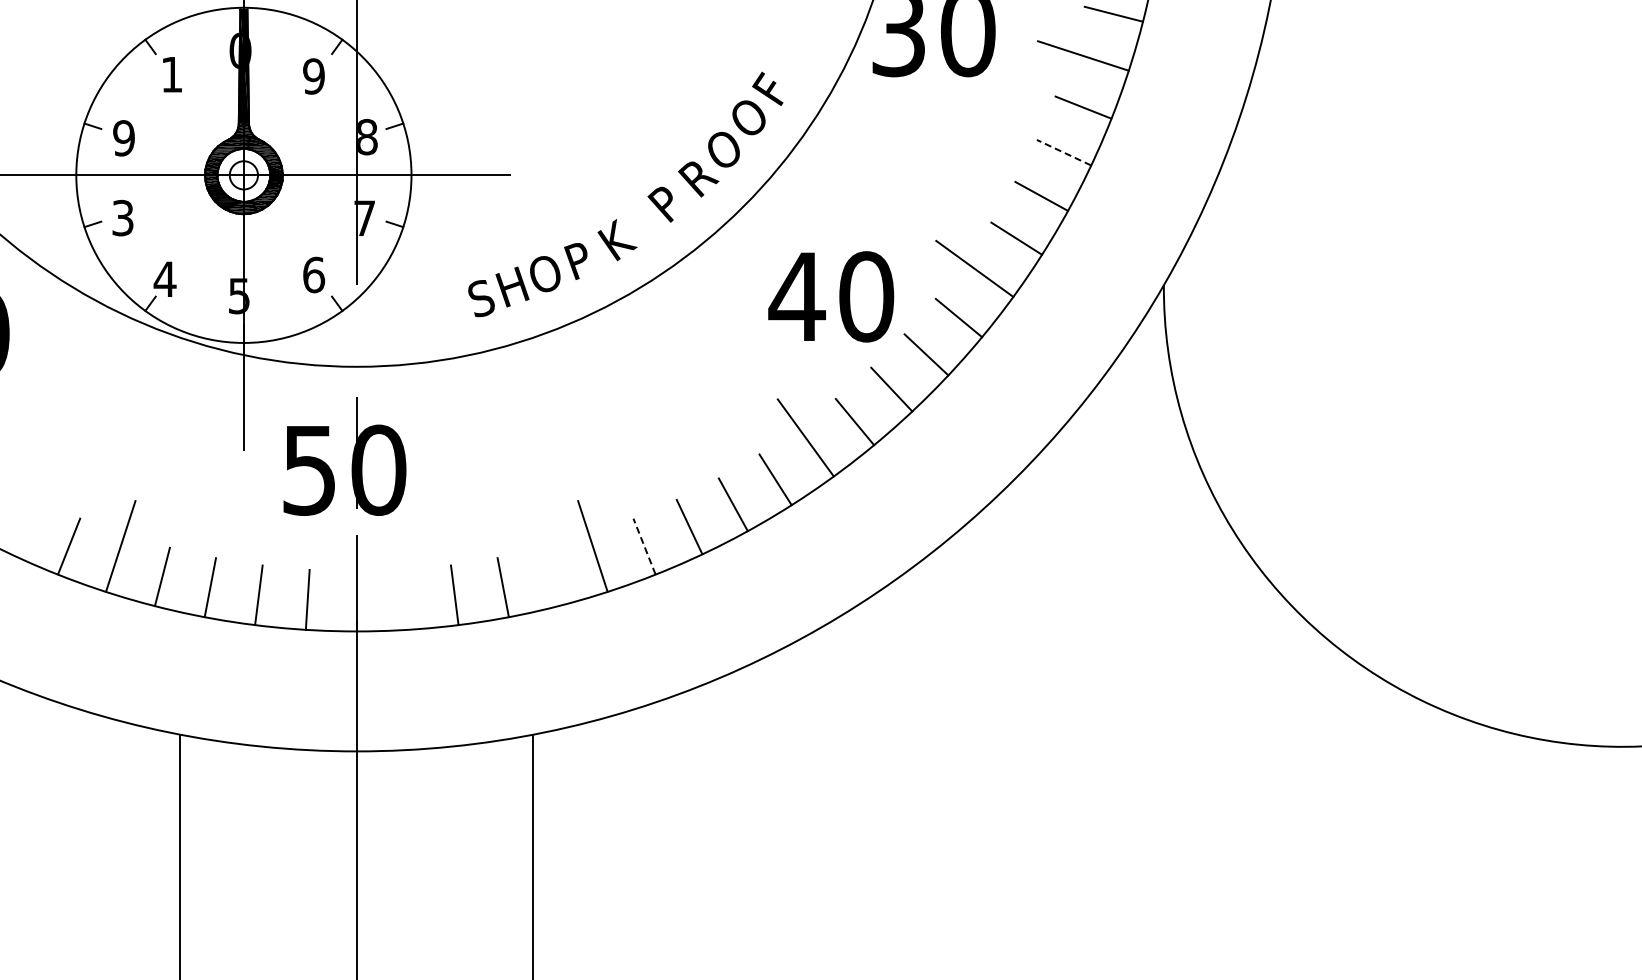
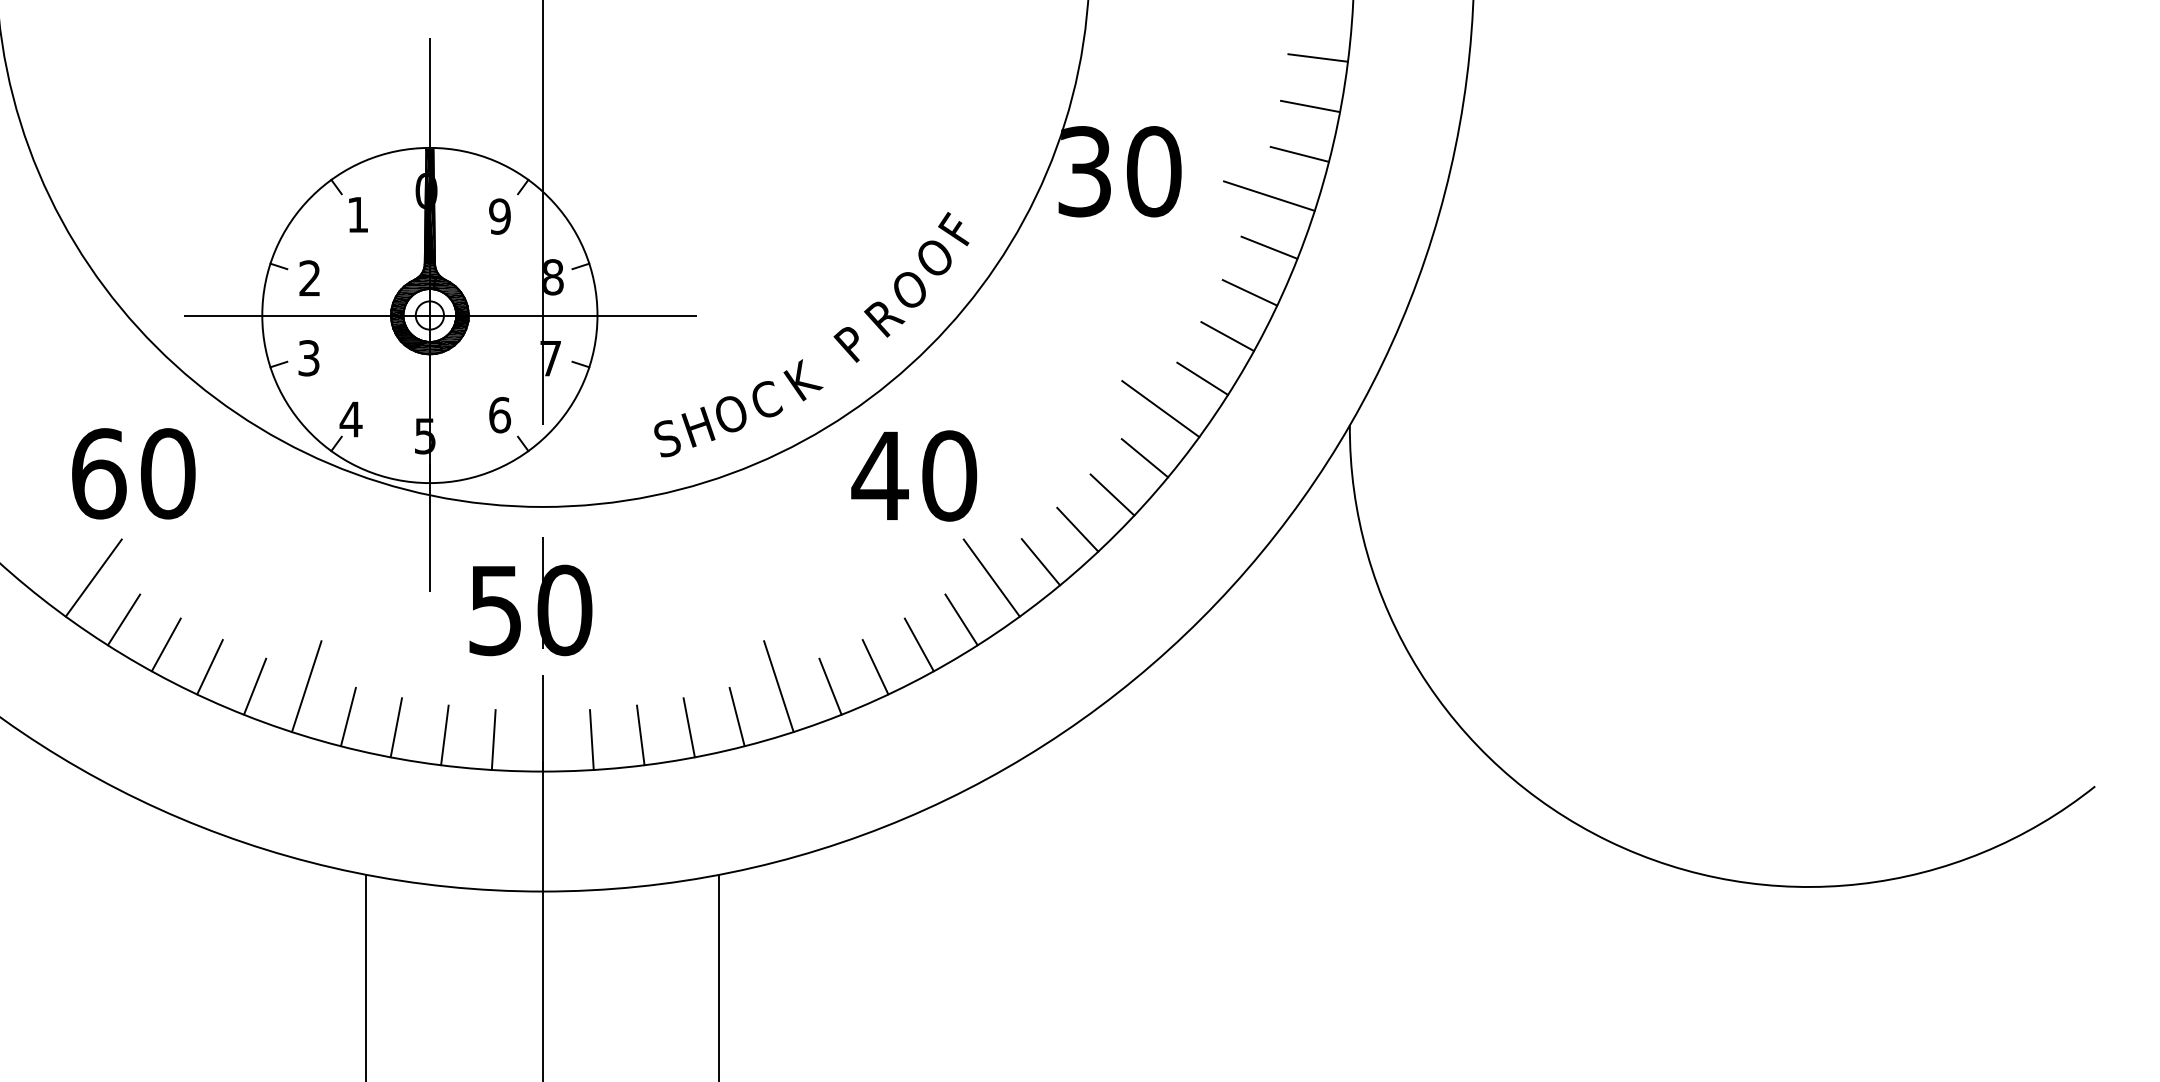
text: (123, 138) -> (309, 278), 9 -> 2
line: (1063, 152) -> (1249, 292), dashed -> solid
text: (580, 260) -> (766, 400), P -> C
text: (831, 296) -> (914, 475), moved
line: (23, 527) -> (209, 667), added
line: (644, 546) -> (830, 686), dashed -> solid
line: (550, 576) -> (736, 716), added
line: (405, 599) -> (591, 739), added

